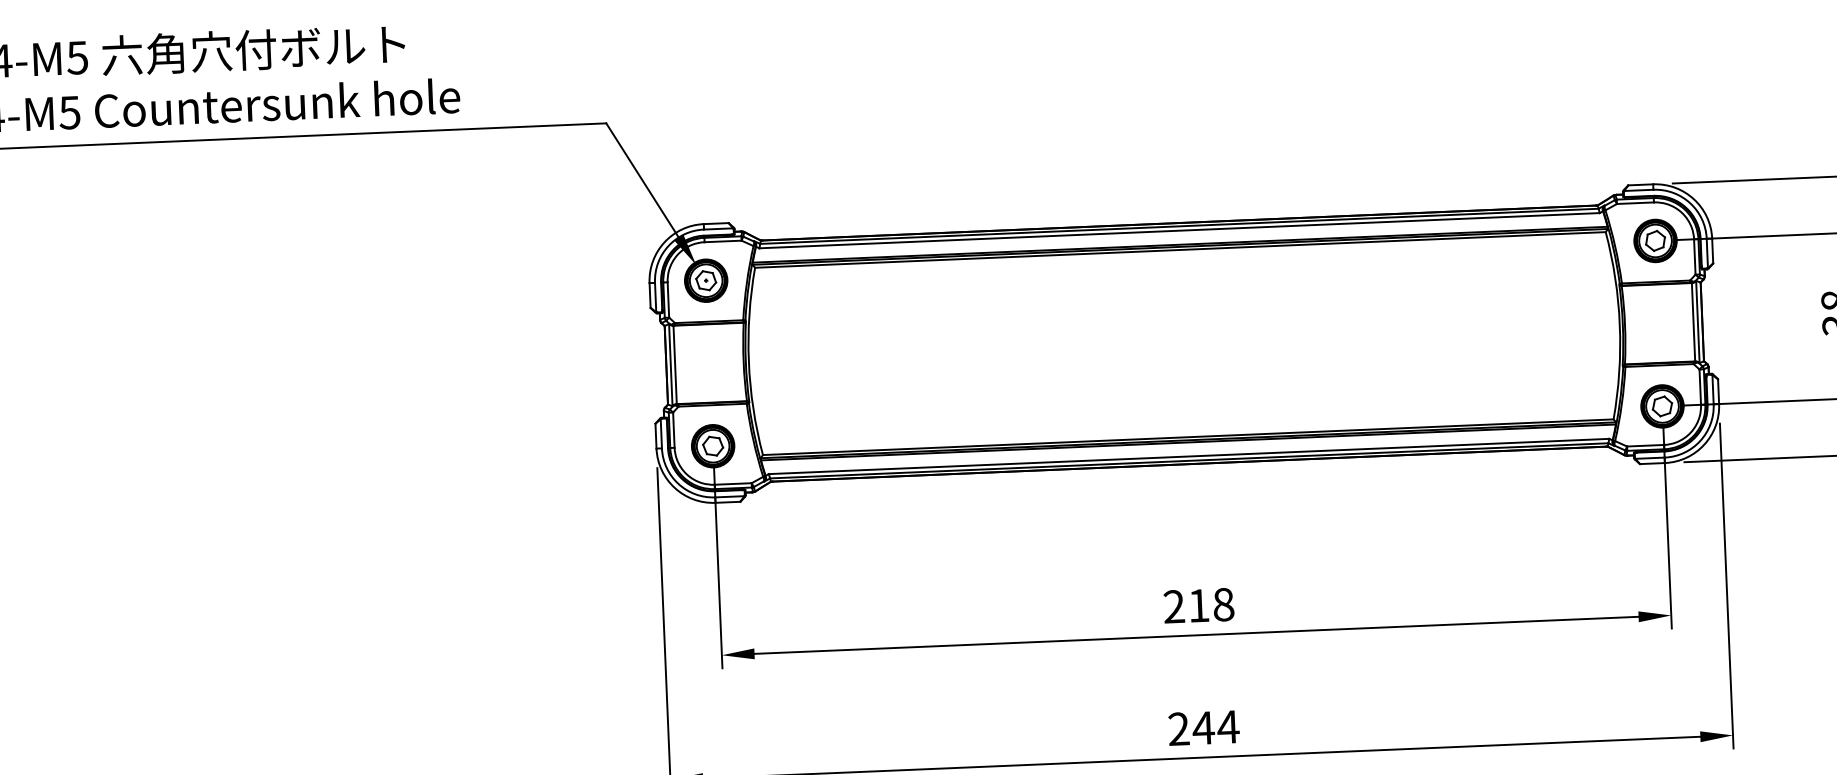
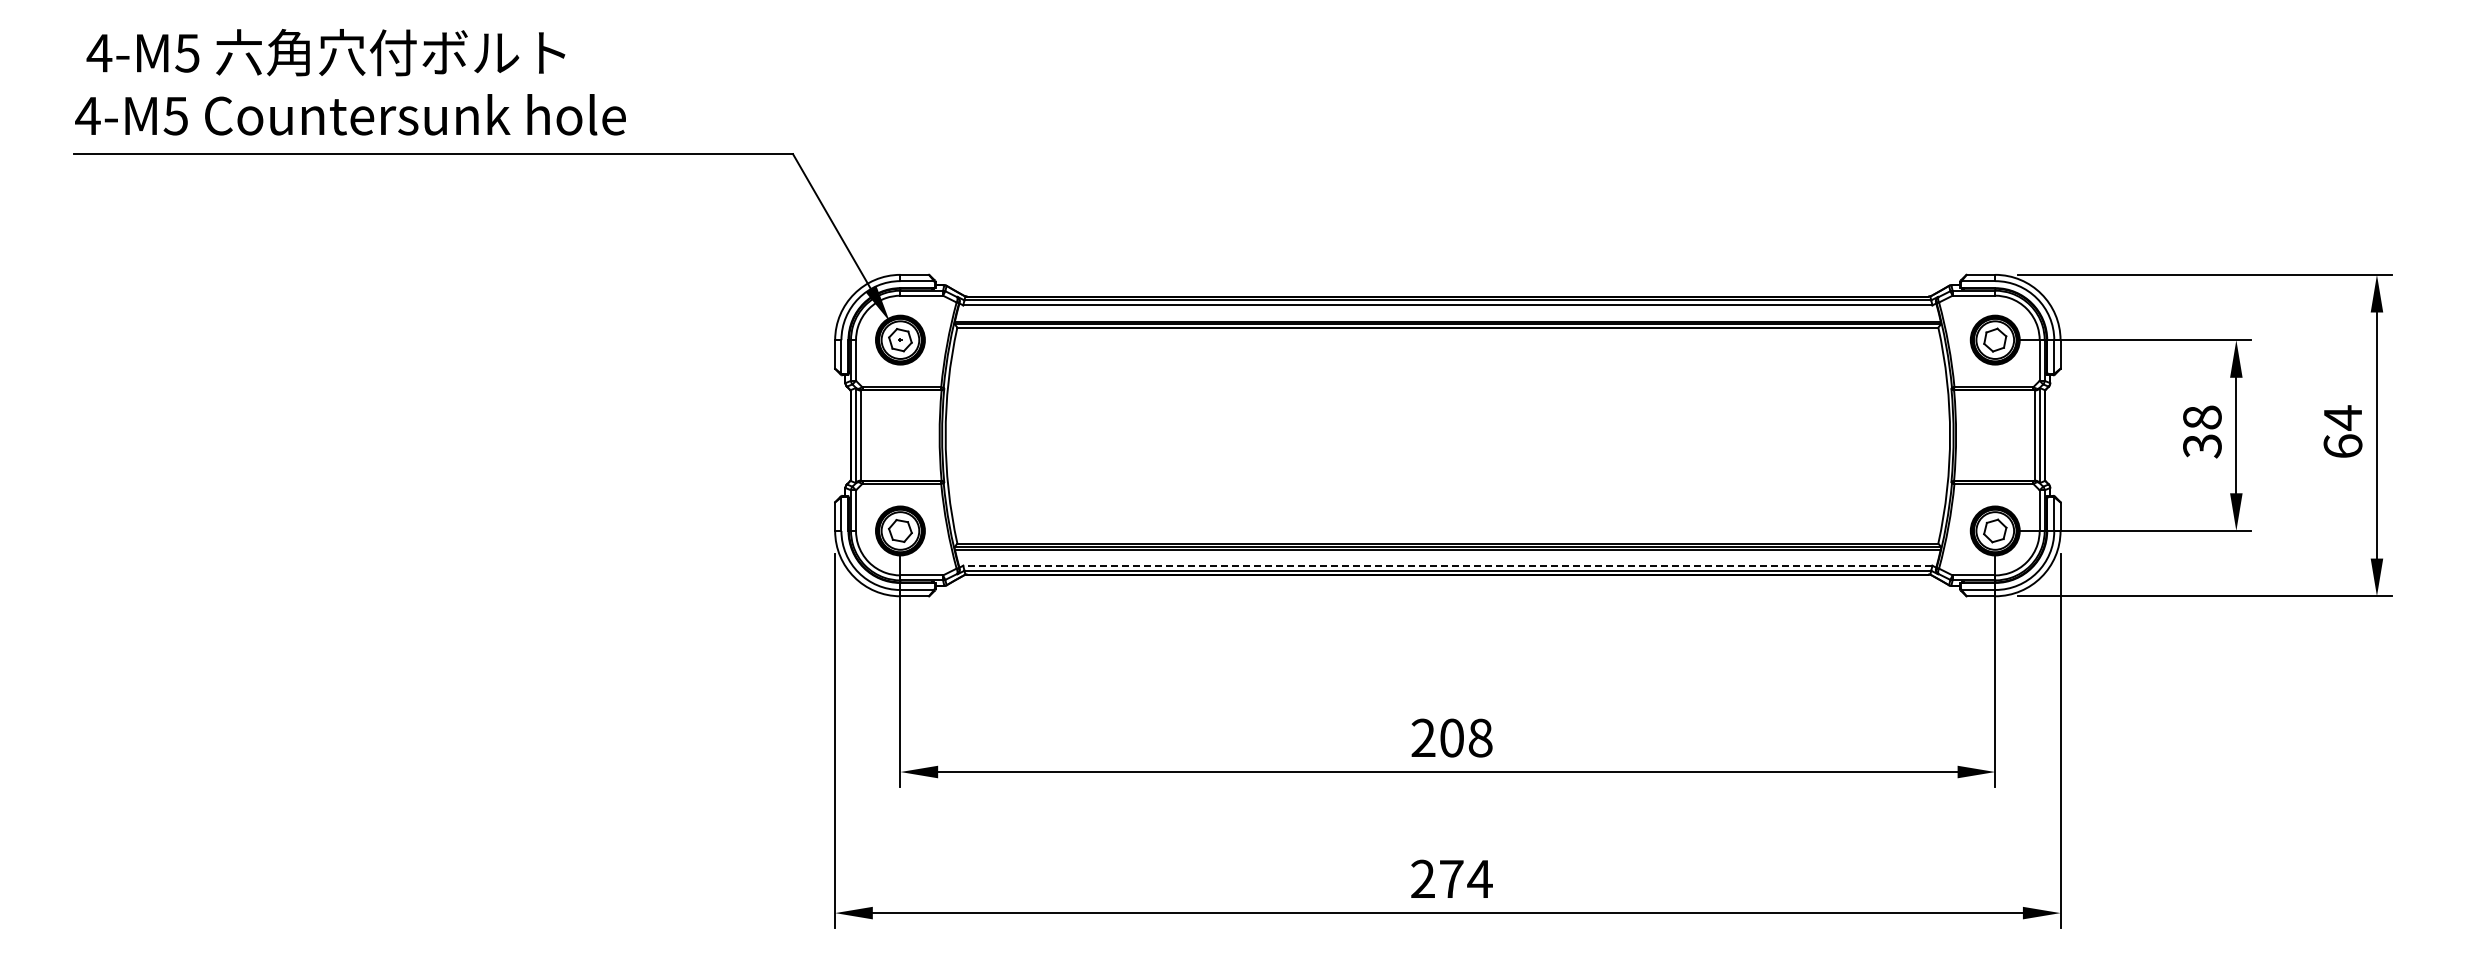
line: (1188, 456) -> (1447, 565), solid -> dashed
text: (1198, 605) -> (1451, 737), 218 -> 208
text: (1203, 727) -> (1451, 878), 244 -> 274

